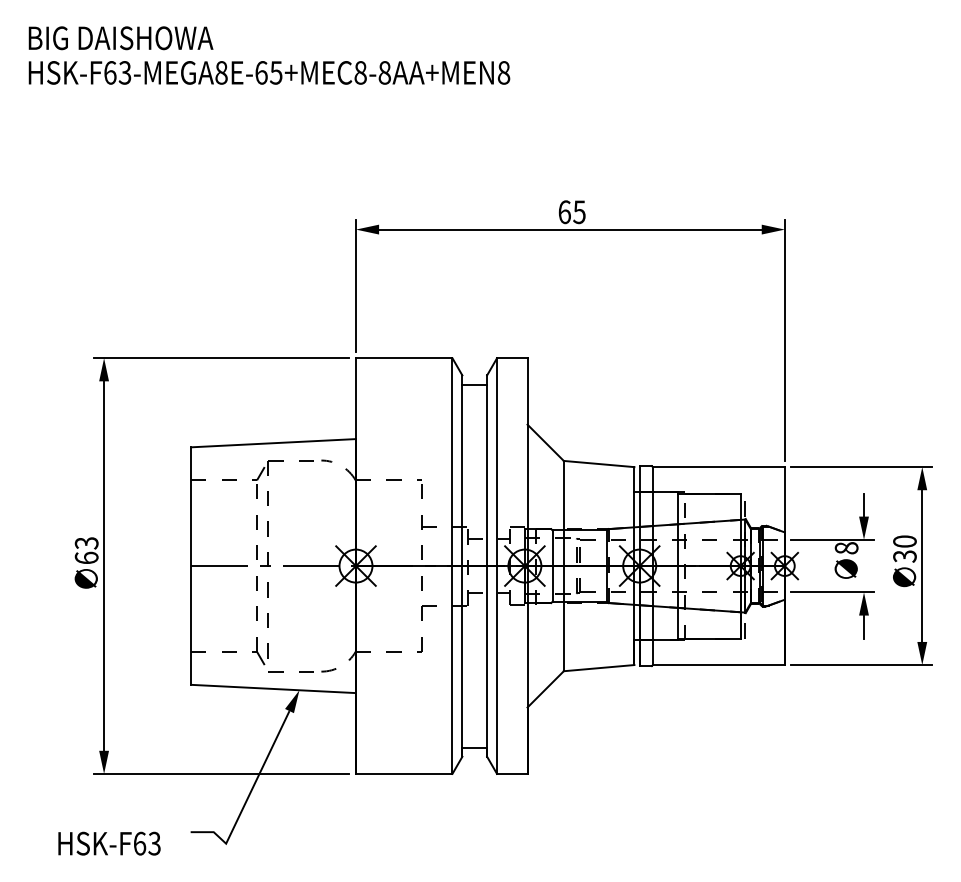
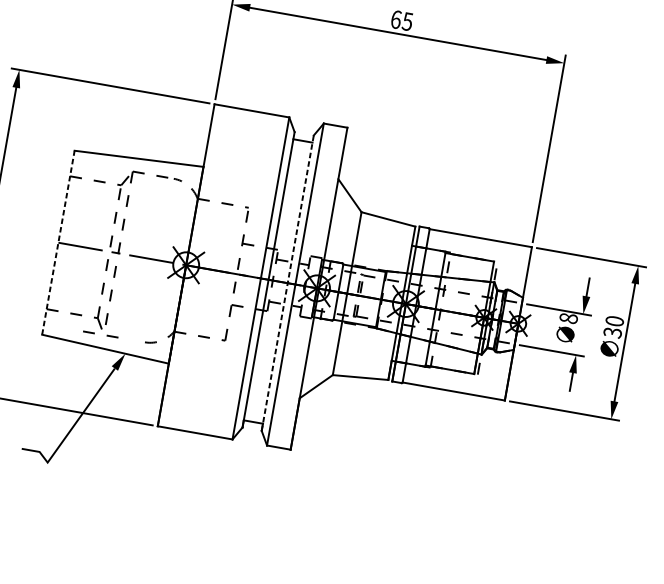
line: (191, 566) -> (58, 243), solid -> dashed
line: (487, 566) -> (287, 283), solid -> dashed
line: (283, 671) -> (94, 333), moved

